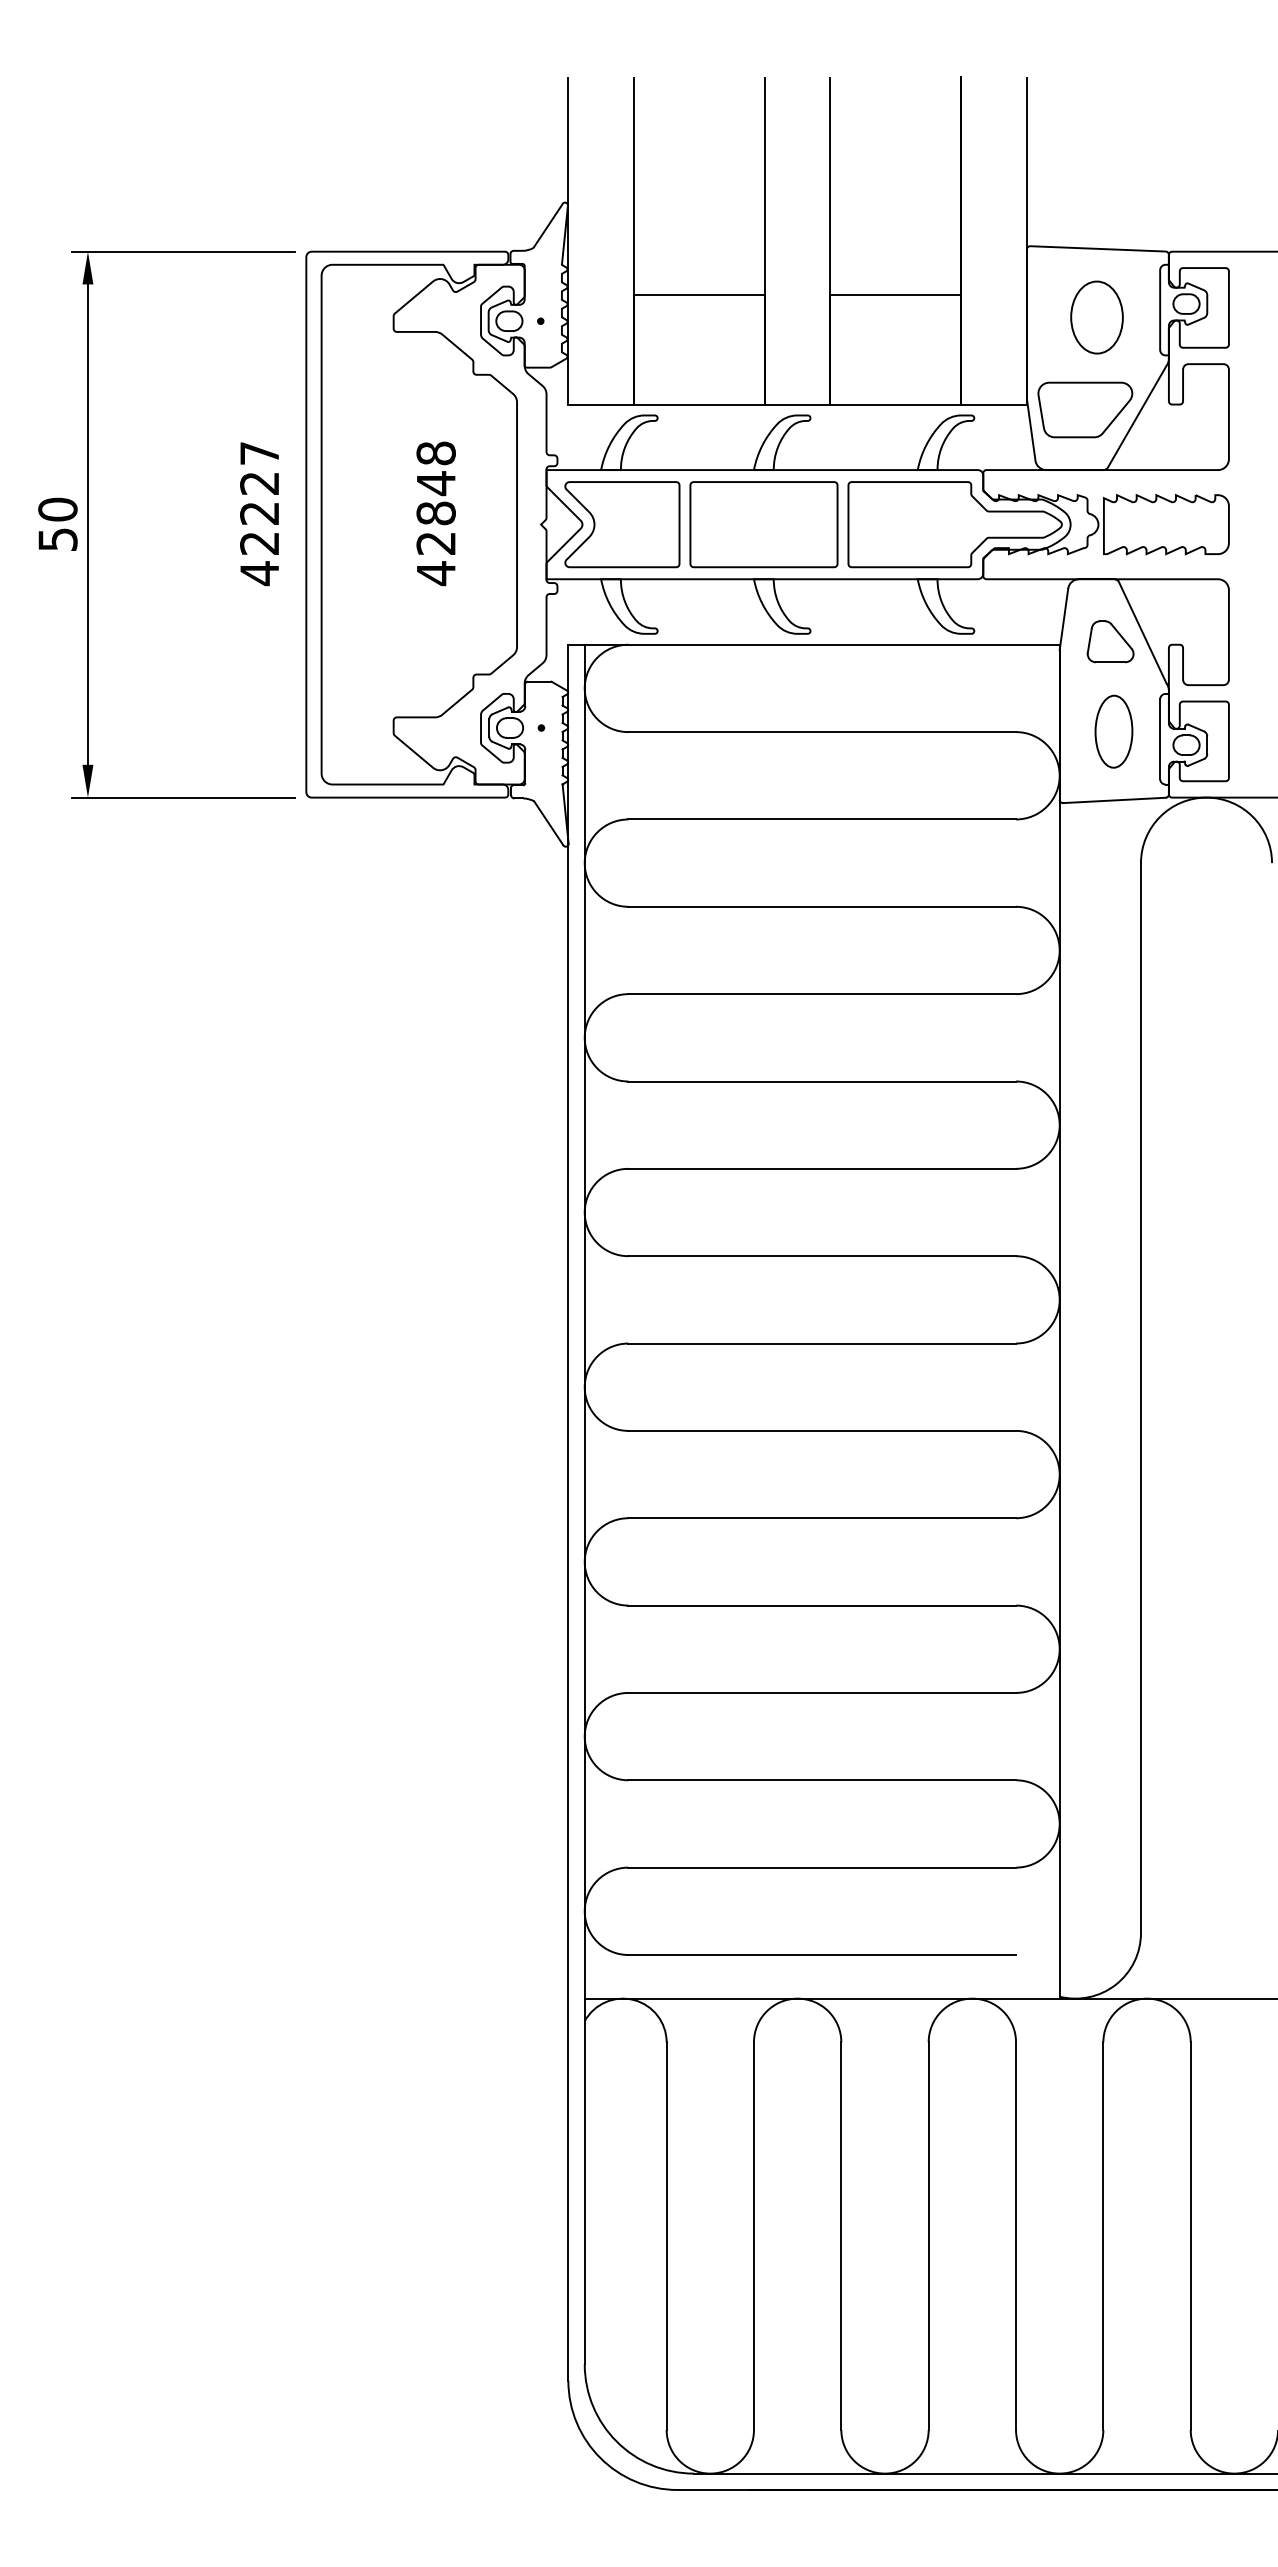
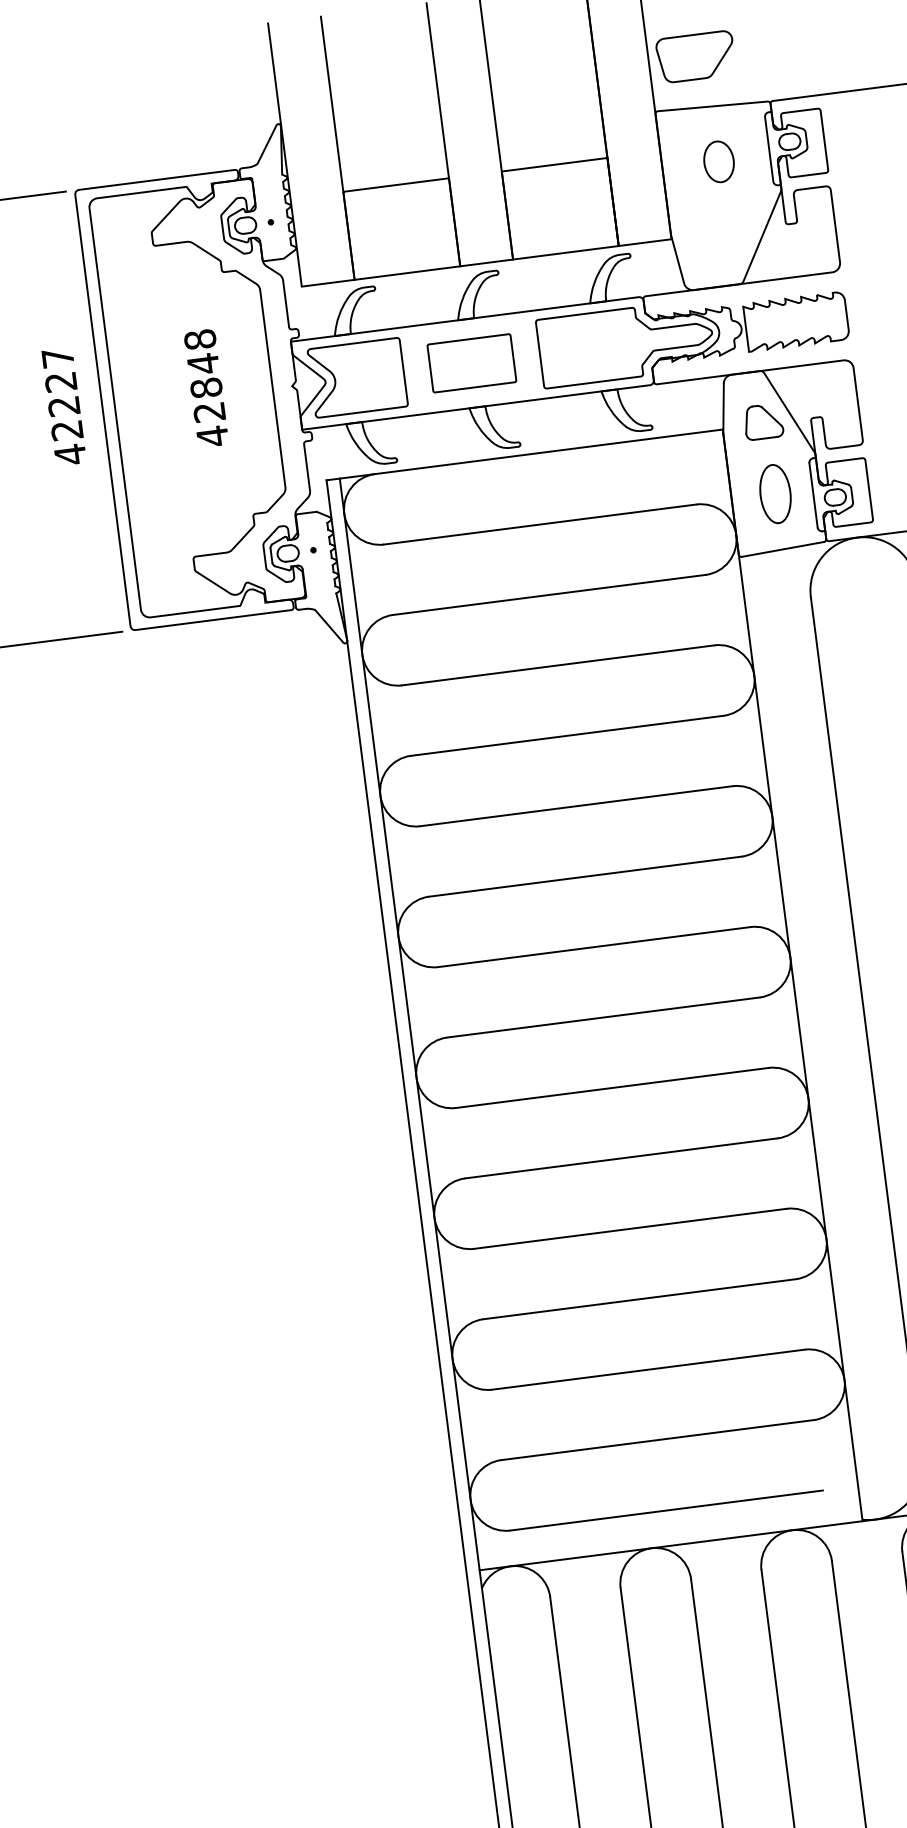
part: (1096, 317) -> (718, 161), size x0.7
part: (1085, 409) -> (696, 56), moved
part: (763, 524) -> (471, 363), size x0.7

